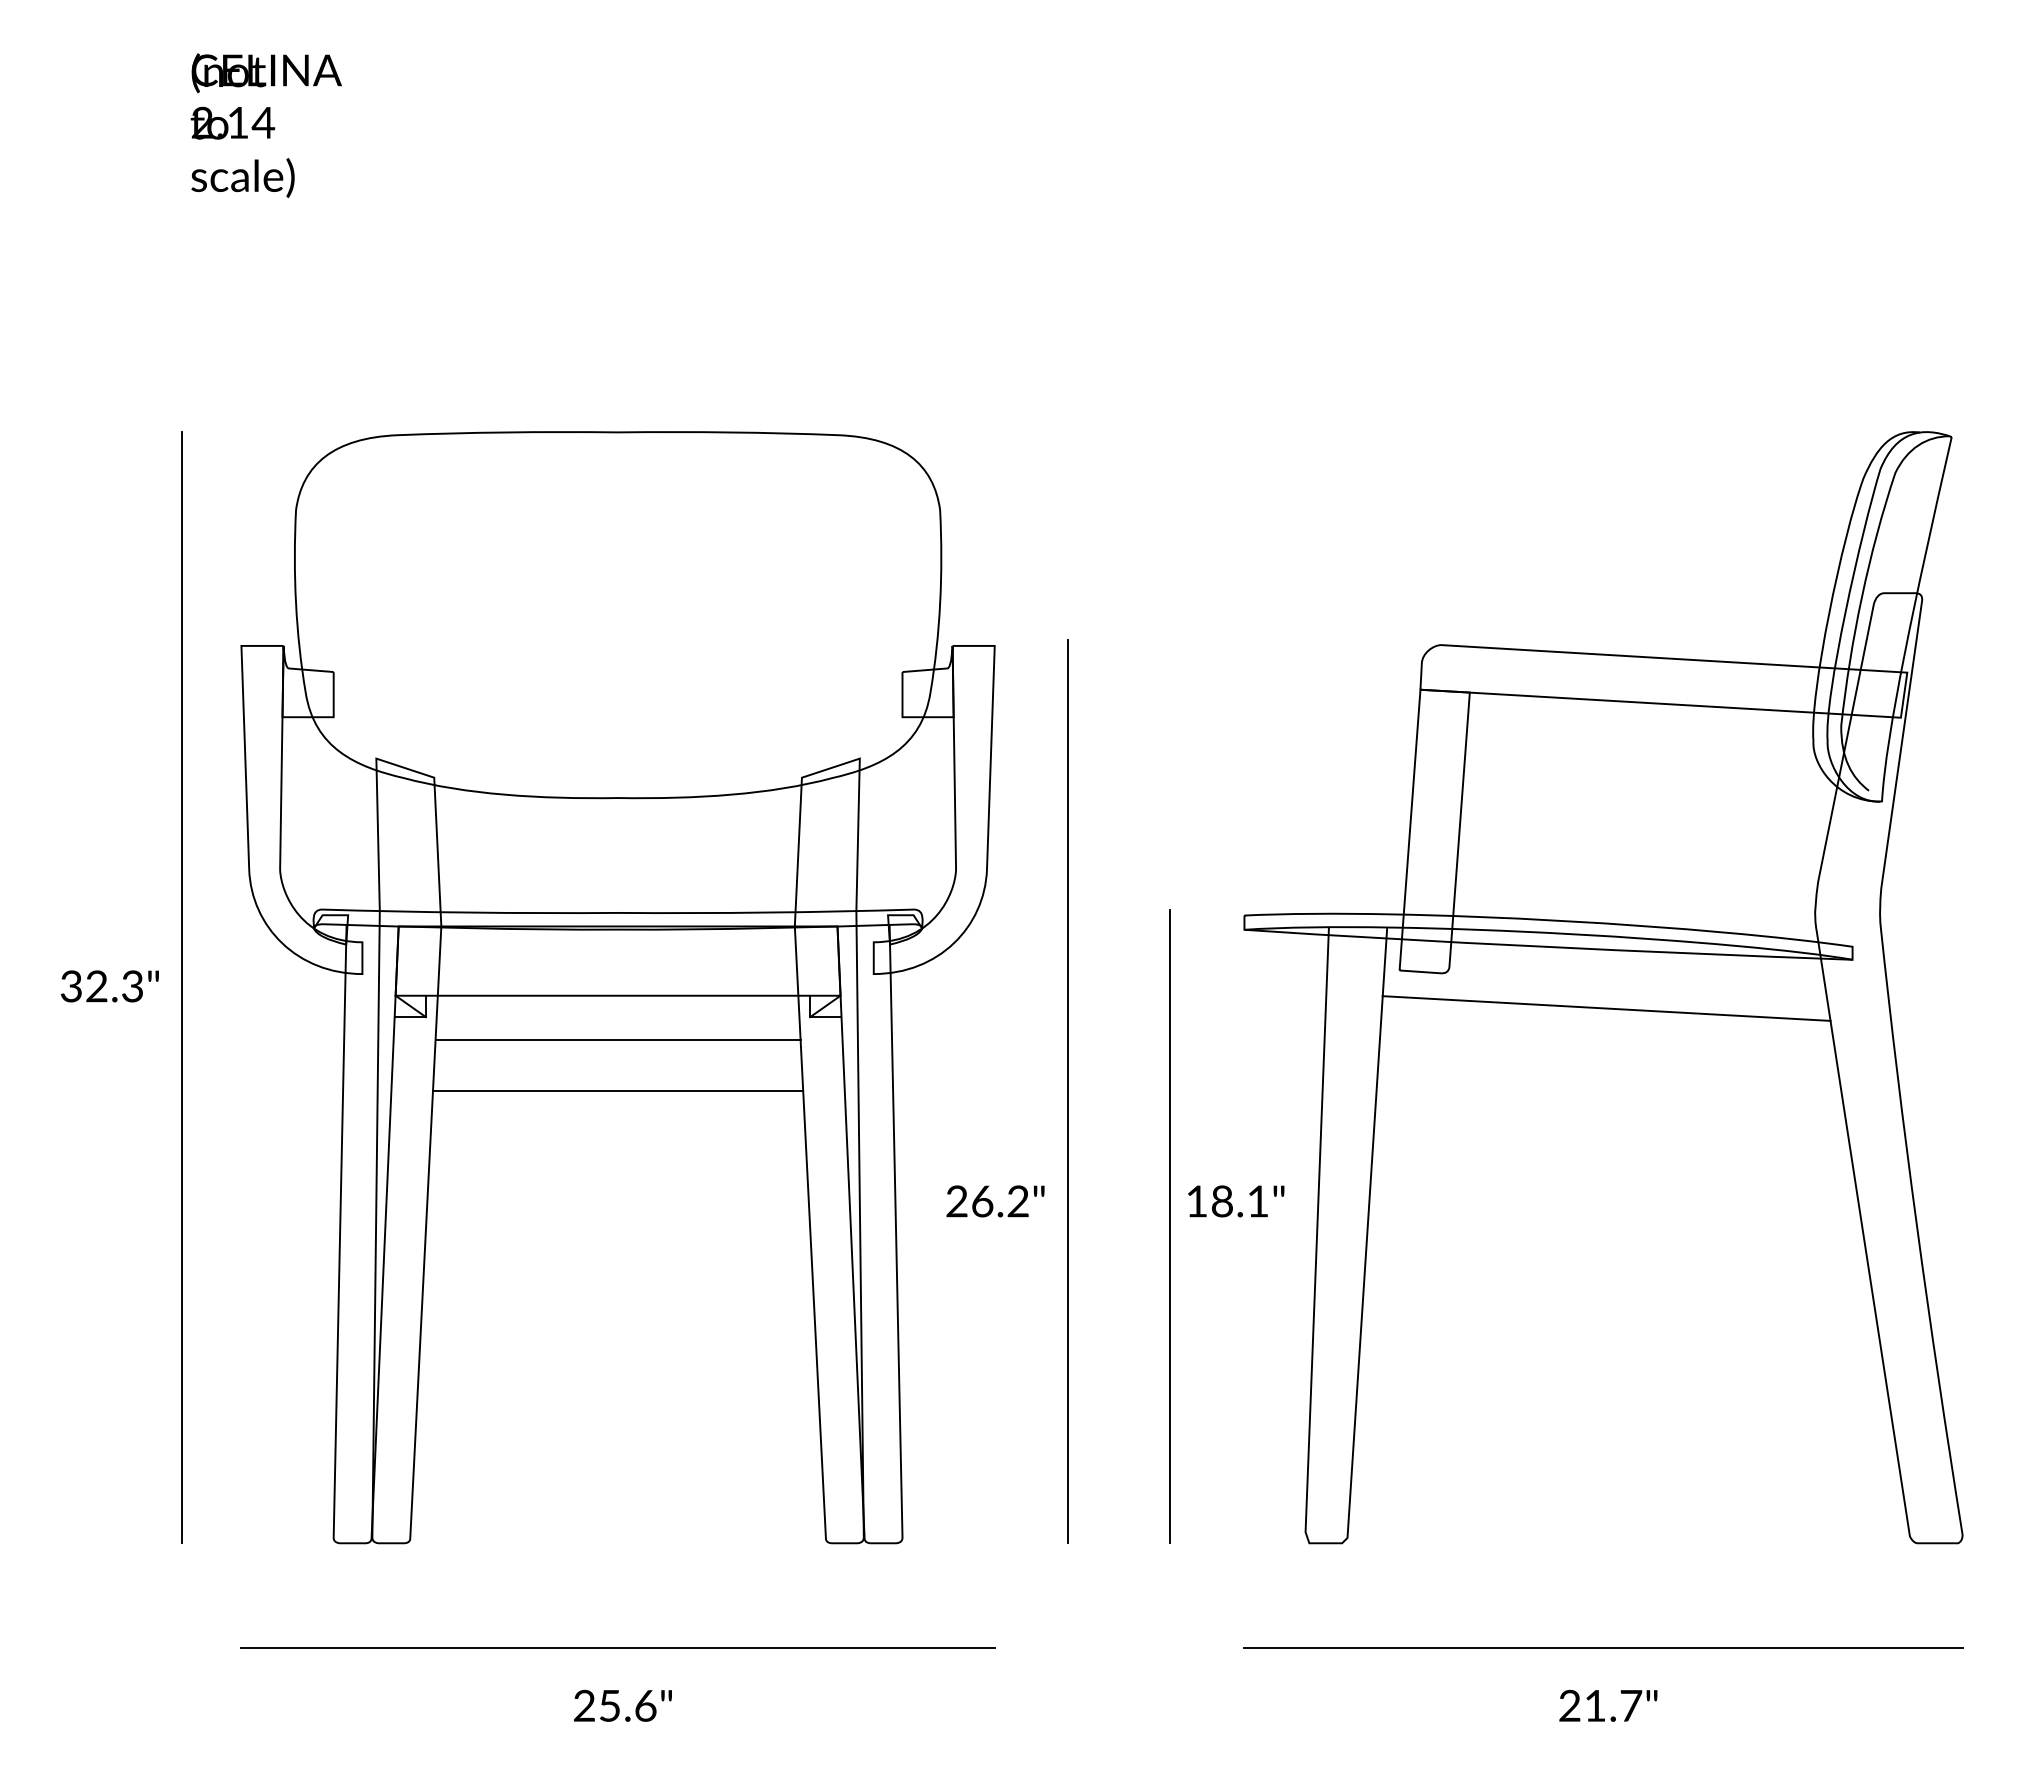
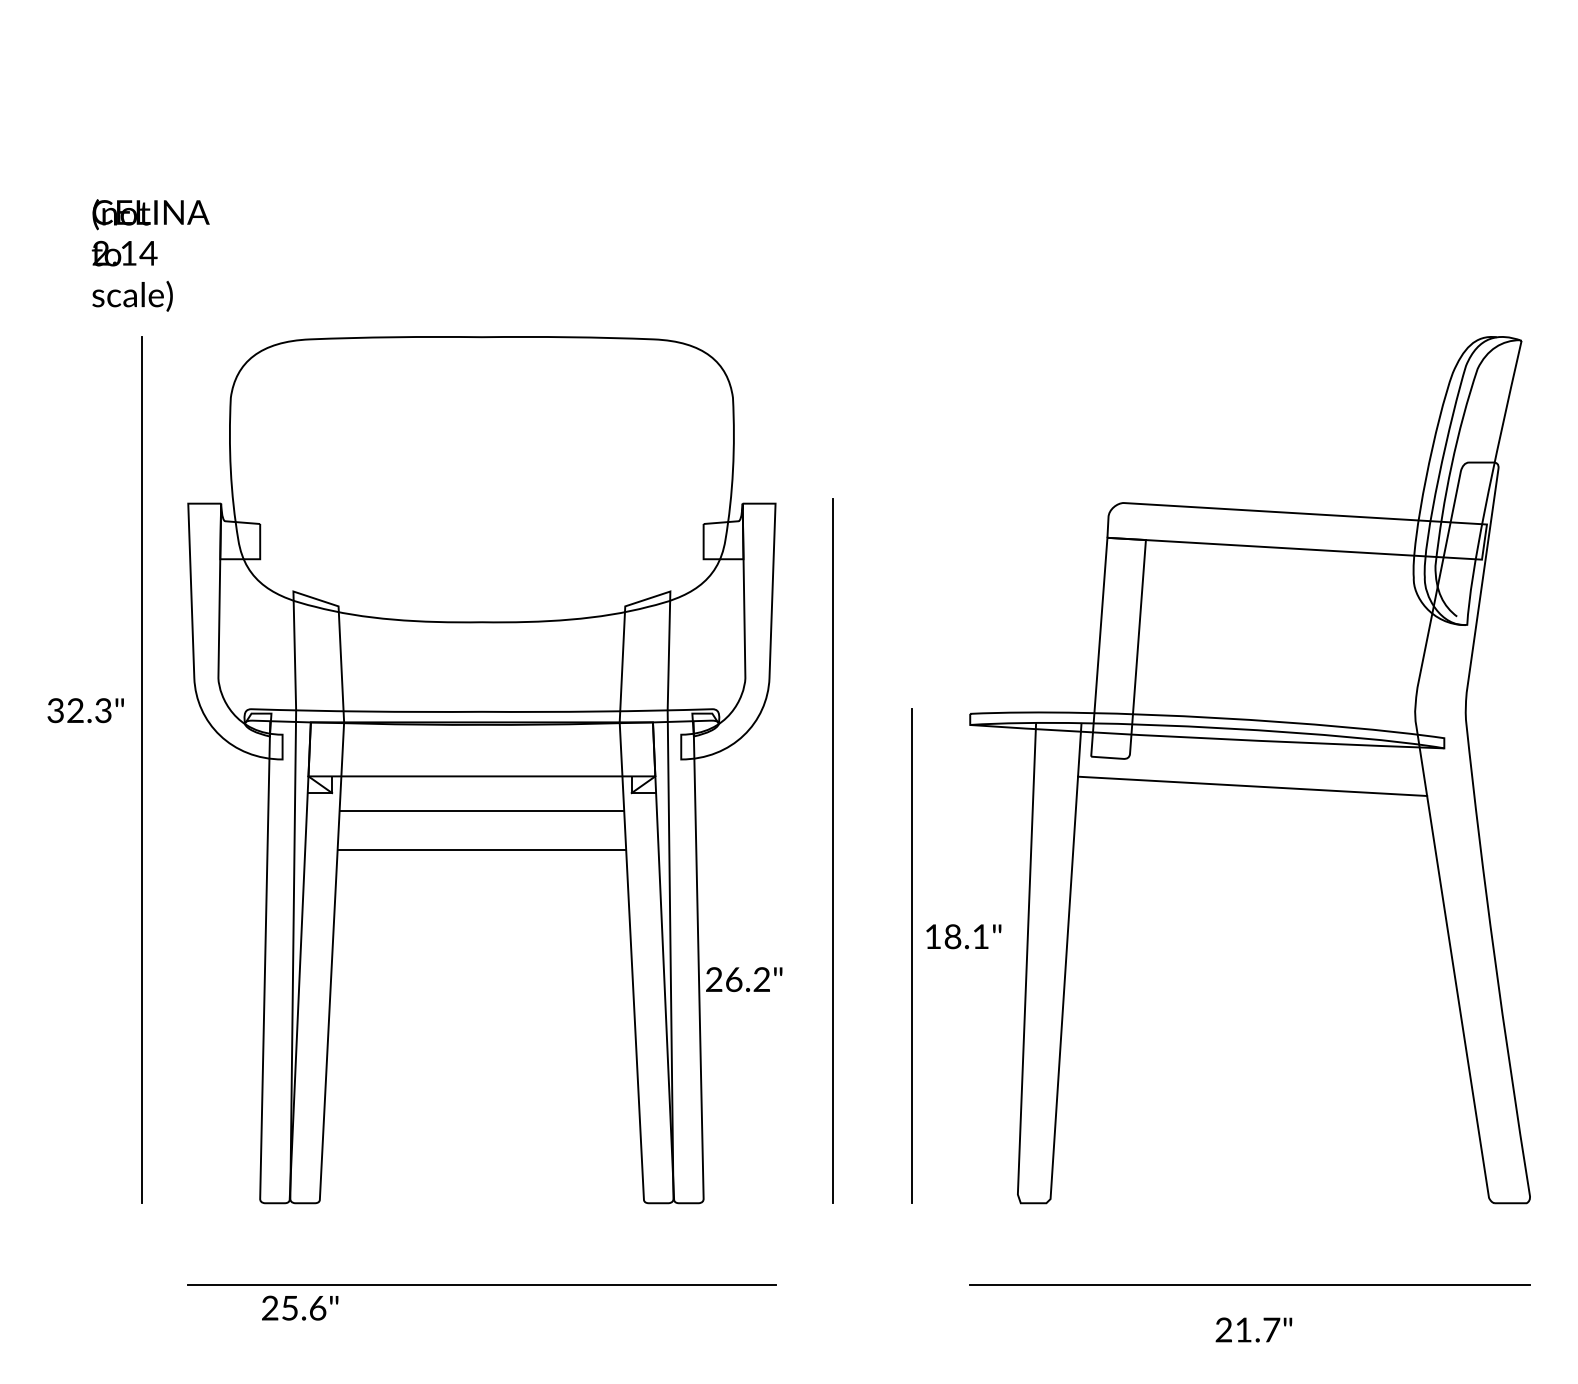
text: (265, 125) -> (150, 255), moved
text: (109, 986) -> (85, 710), moved
text: (995, 1201) -> (744, 979), moved
text: (622, 1705) -> (299, 1307), moved

